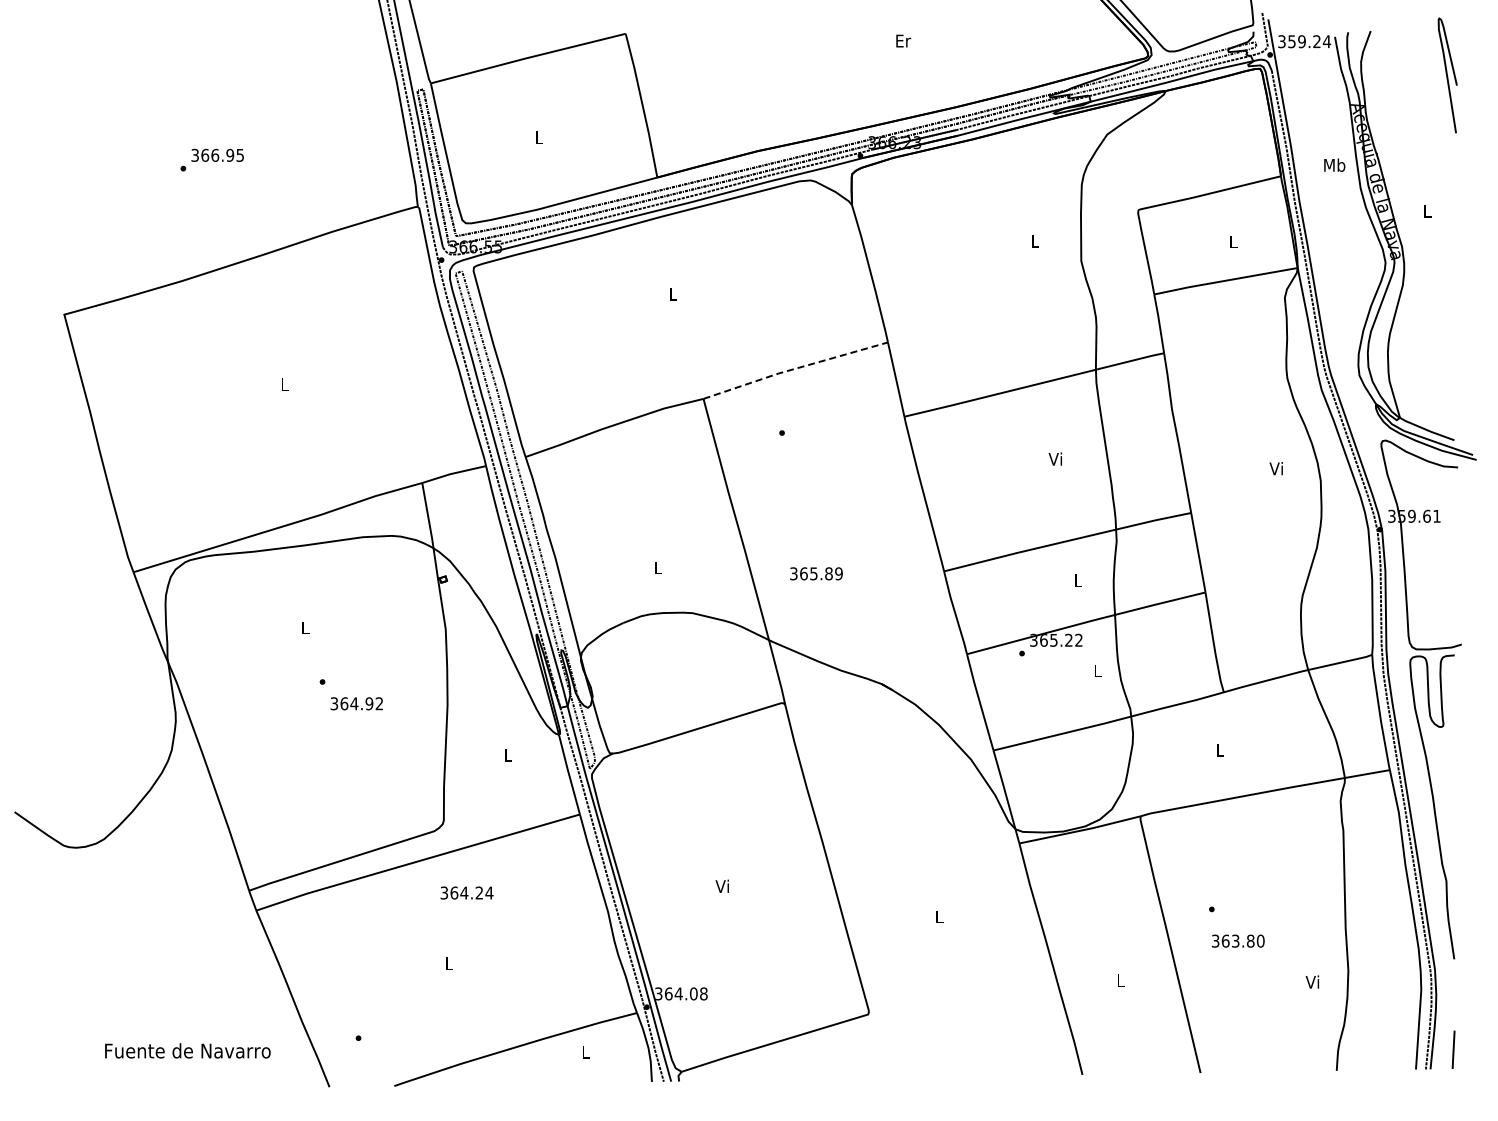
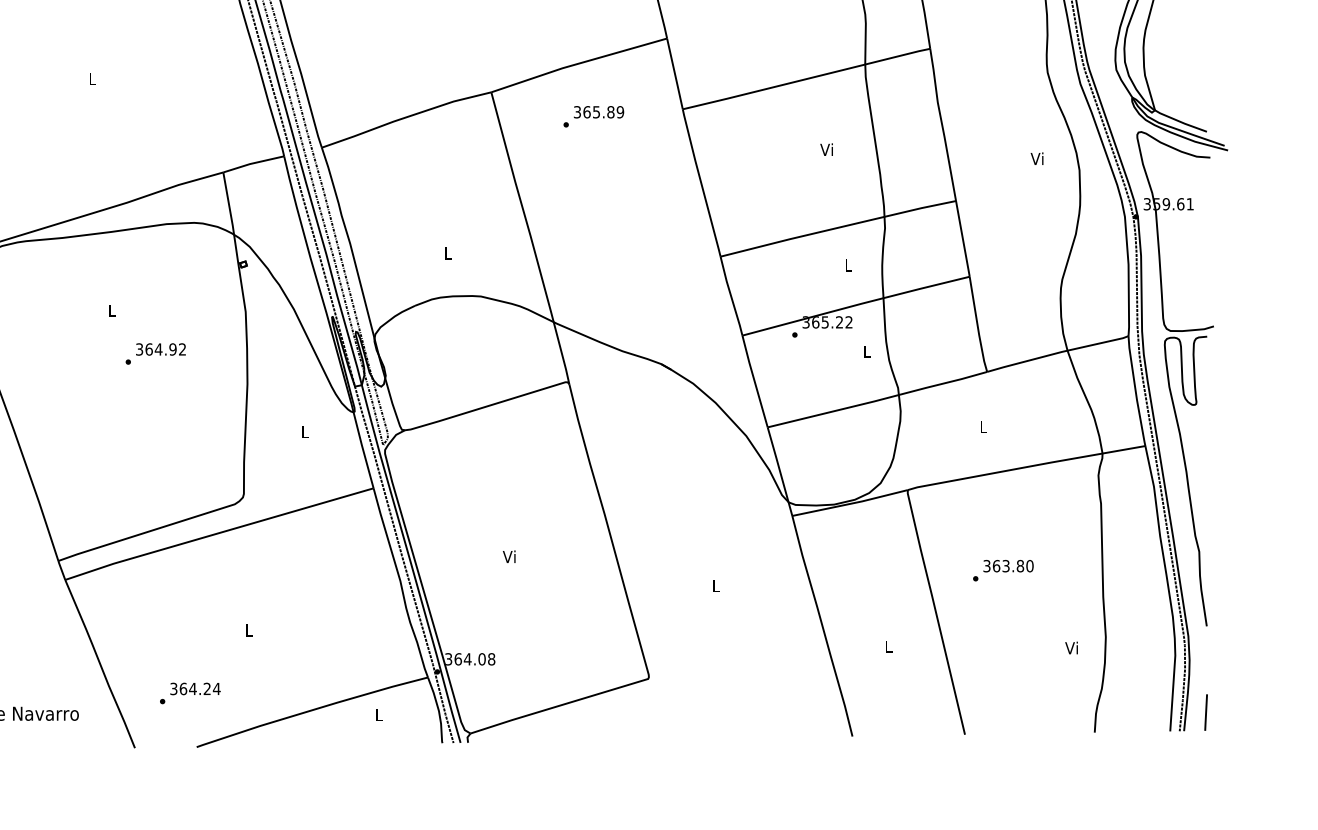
line: (795, 368) -> (579, 63), dashed -> solid
text: (816, 573) -> (599, 111), moved
text: (356, 703) -> (160, 349), moved
text: (466, 892) -> (194, 688), moved
text: (1238, 940) -> (1008, 565), moved

